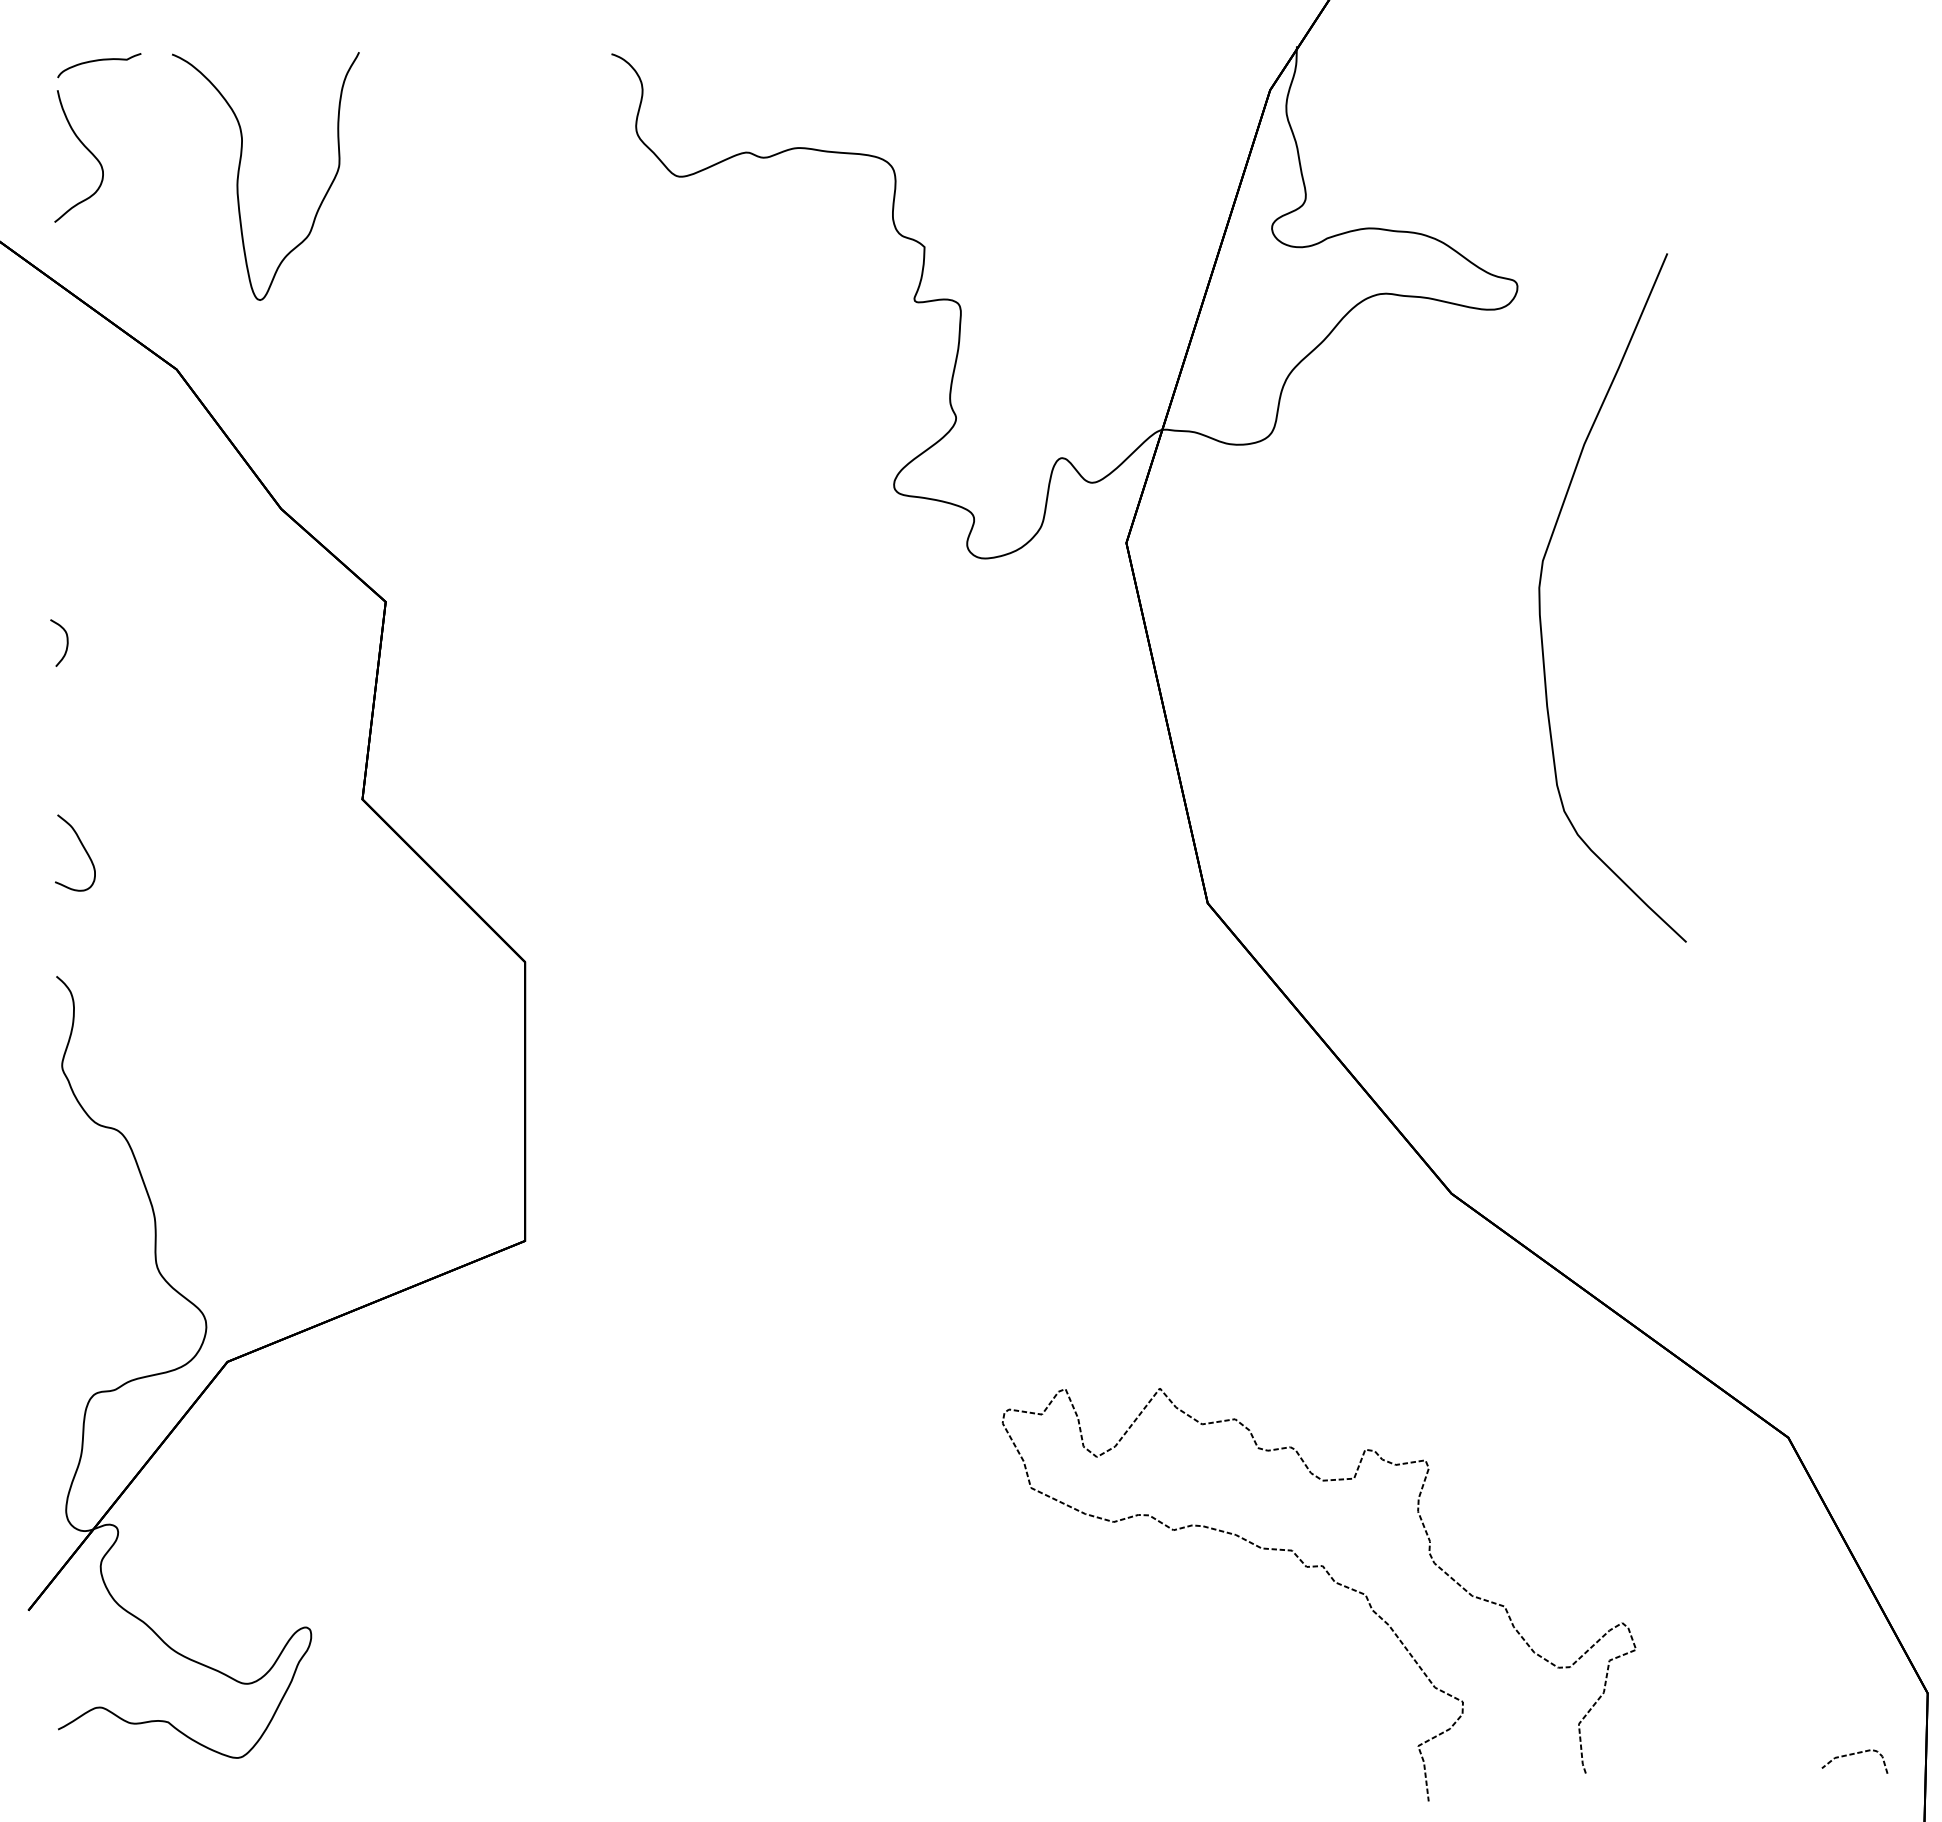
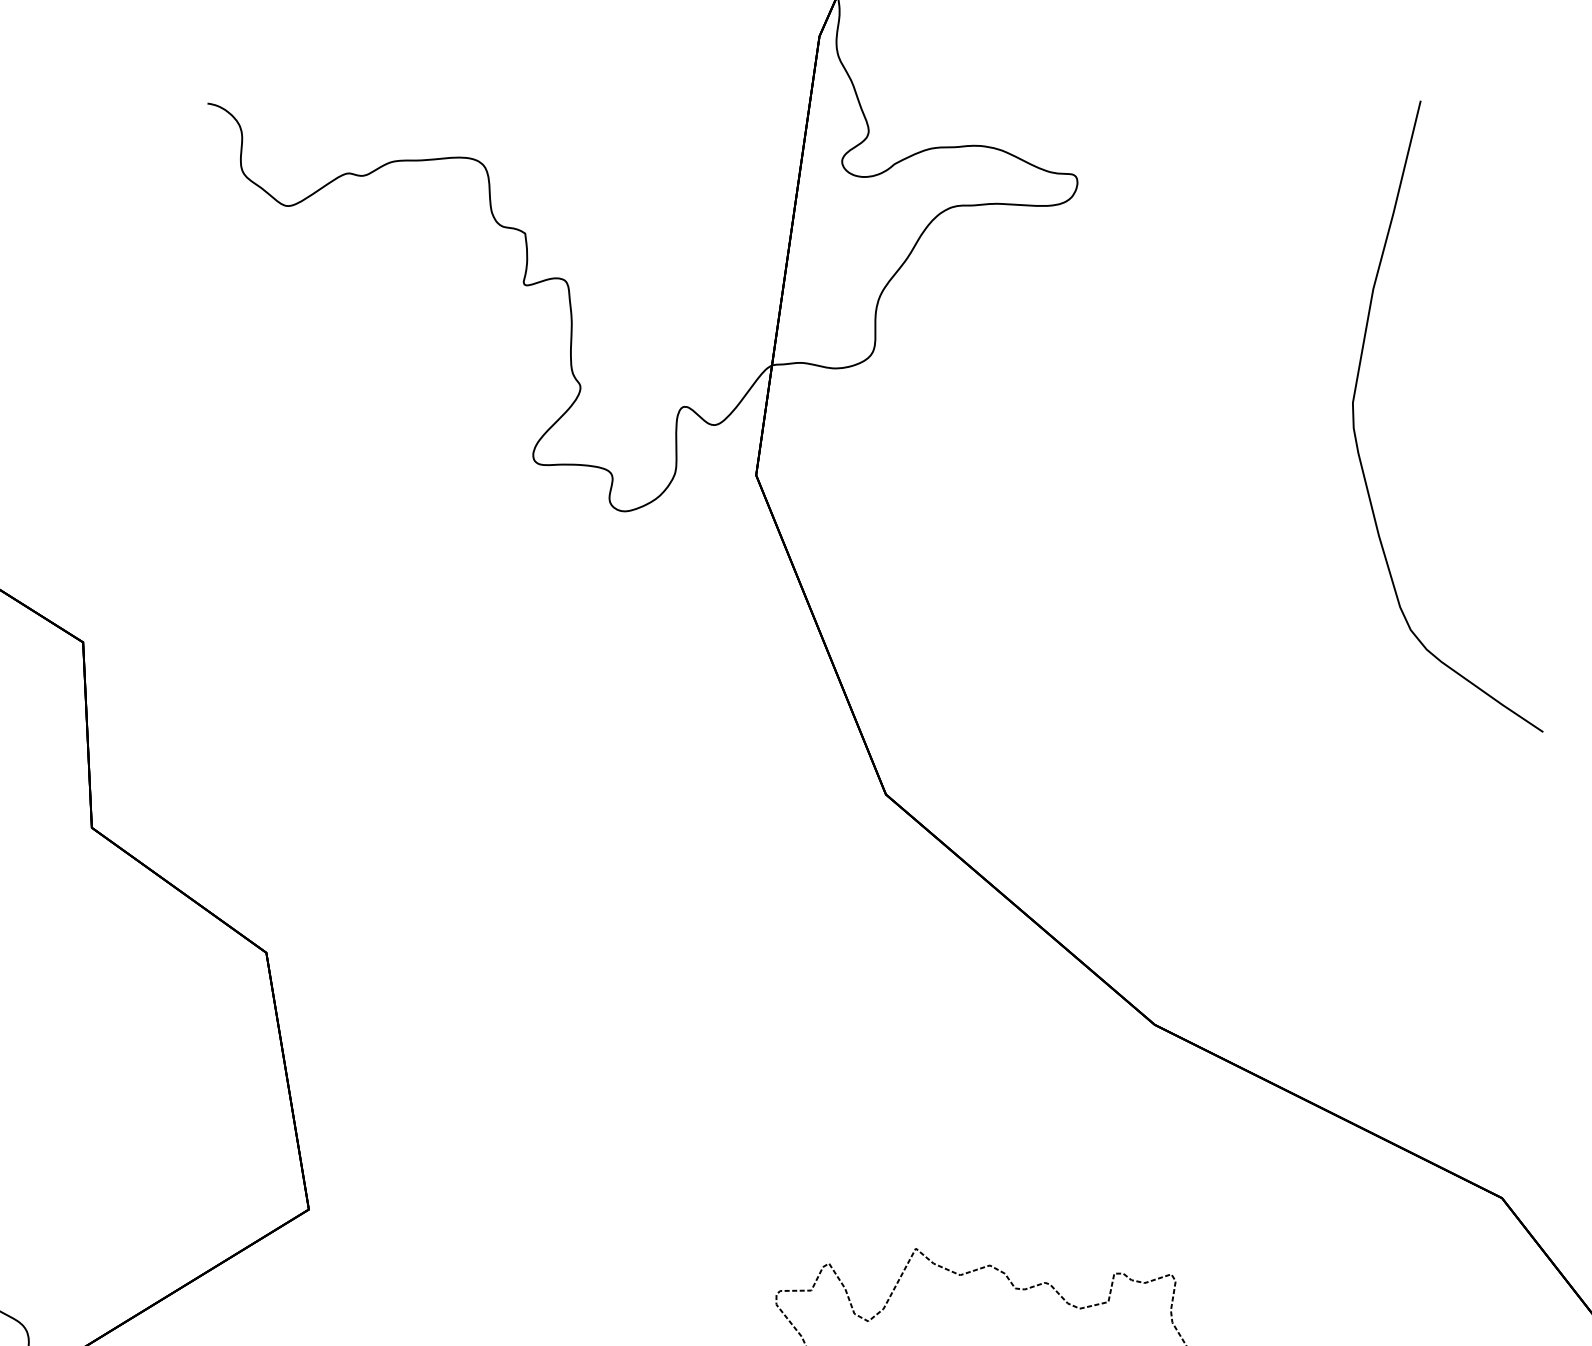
curve: (1540, 597) -> (1356, 436), moved

